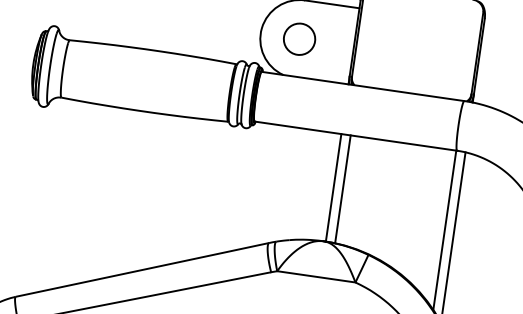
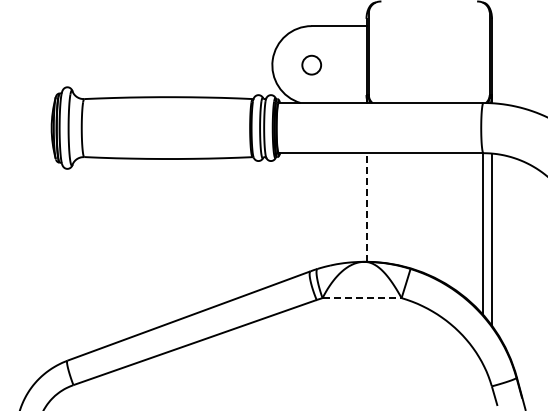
circle: (299, 38) -> (311, 64), size x0.6
line: (333, 187) -> (366, 207), solid -> dashed
line: (342, 189) -> (375, 207), removed
line: (316, 277) -> (362, 298), solid -> dashed

